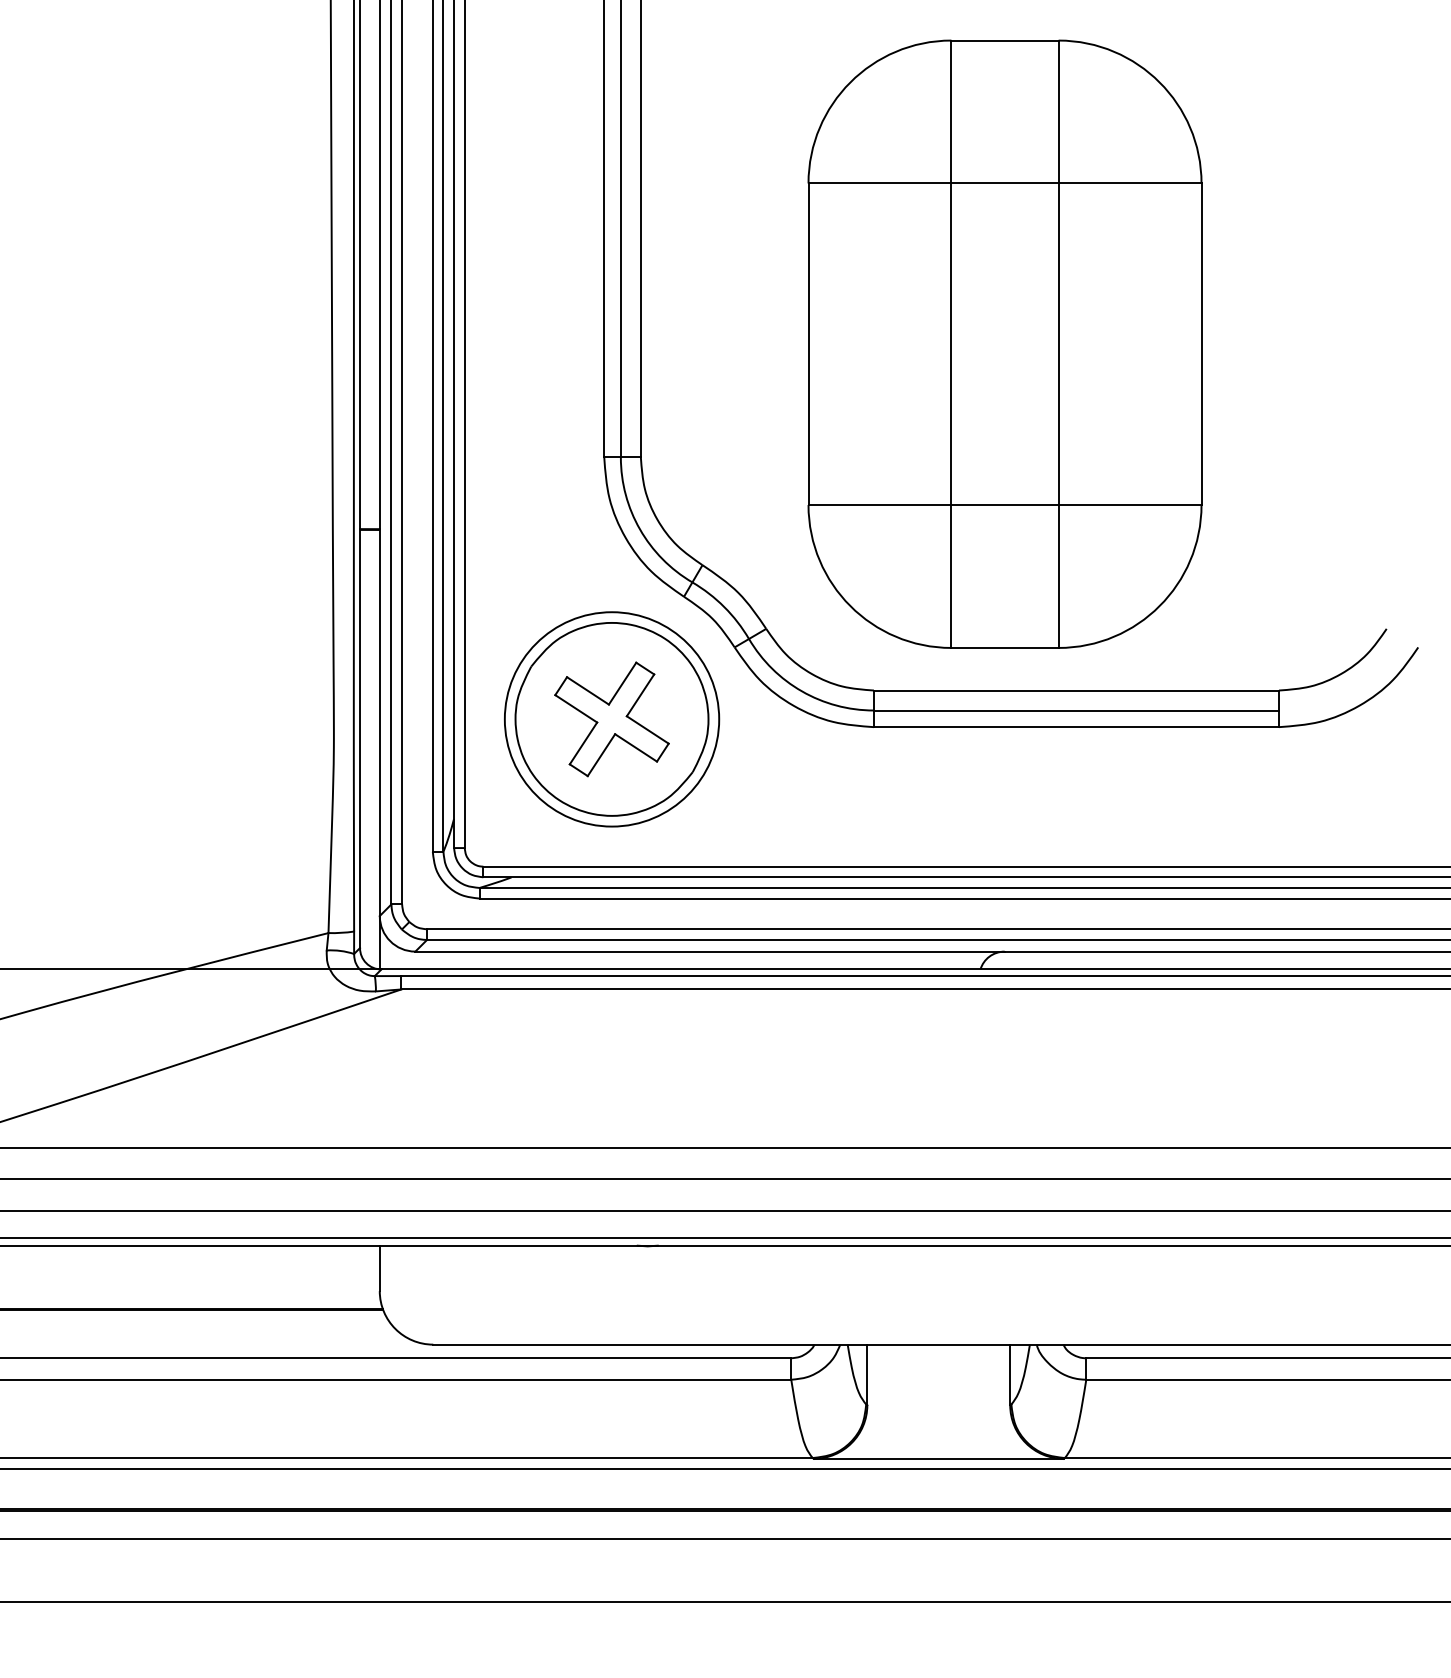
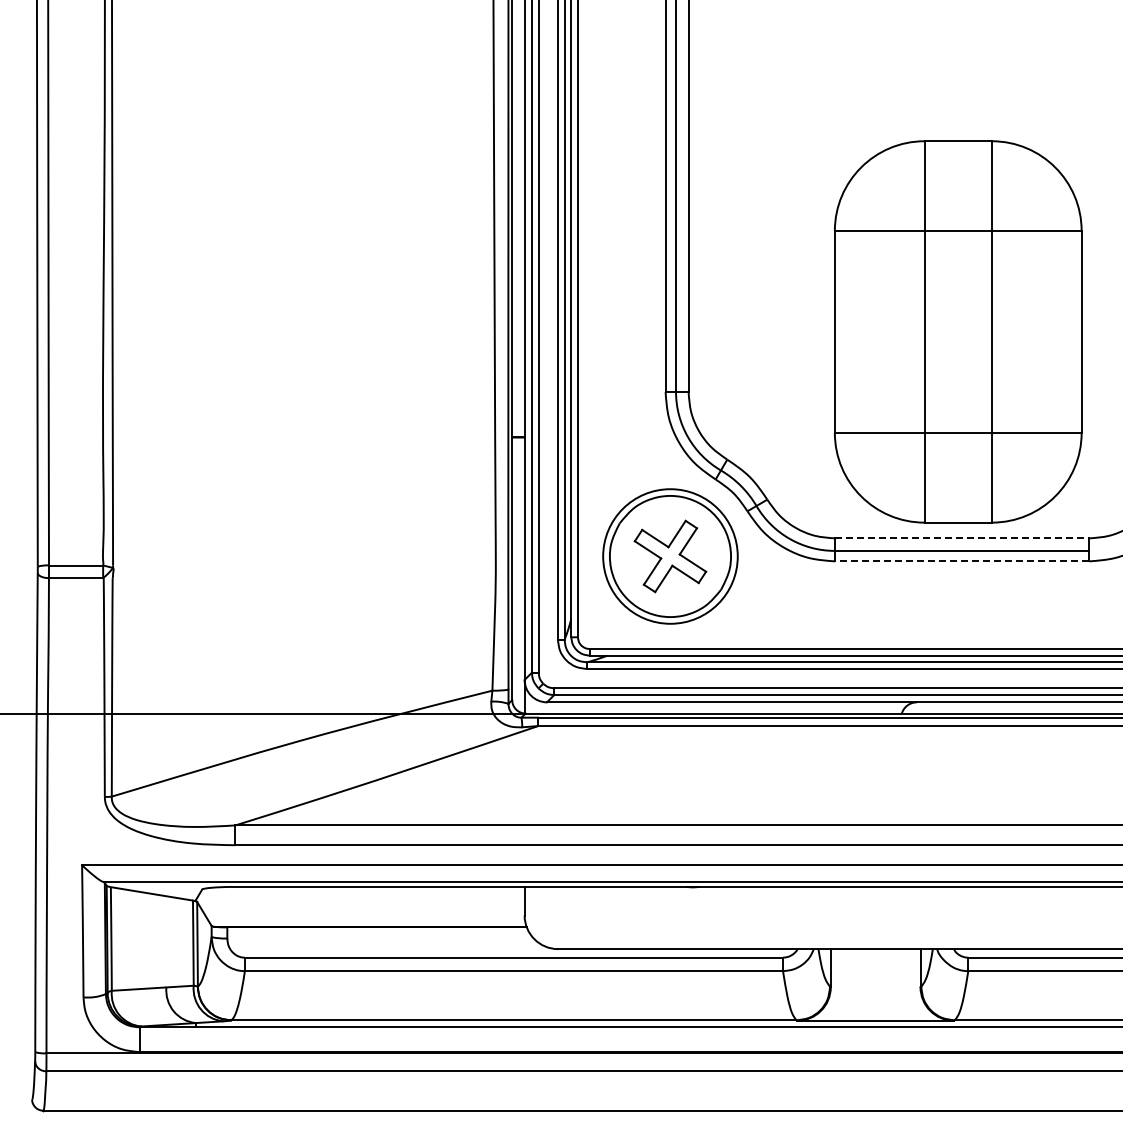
part: (1005, 343) -> (958, 331), moved
line: (1077, 690) -> (962, 538), solid -> dashed
line: (1075, 727) -> (961, 561), solid -> dashed

